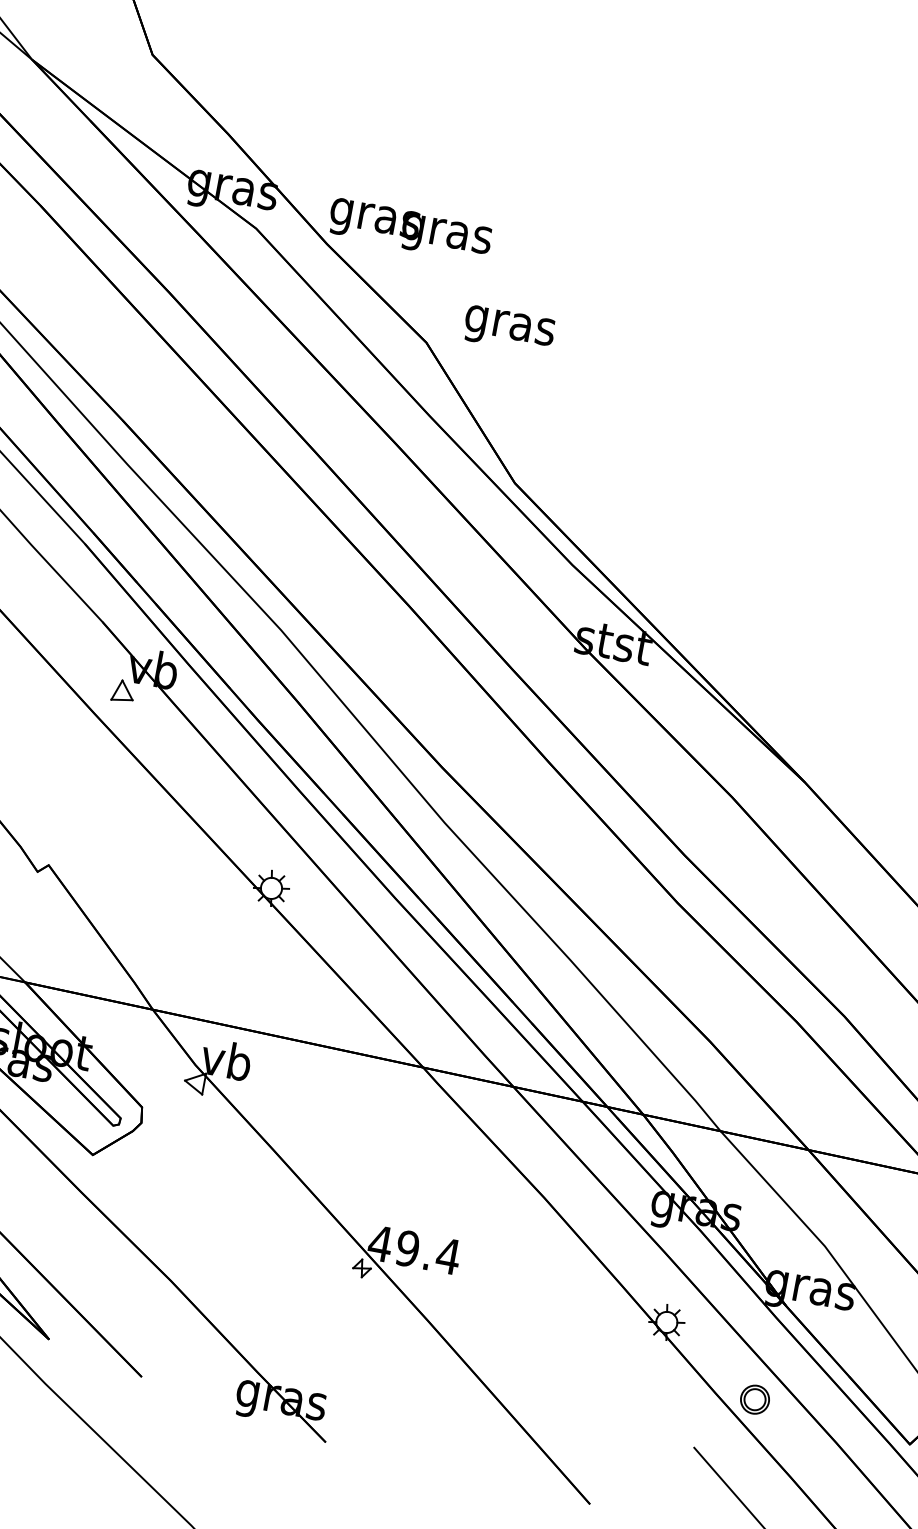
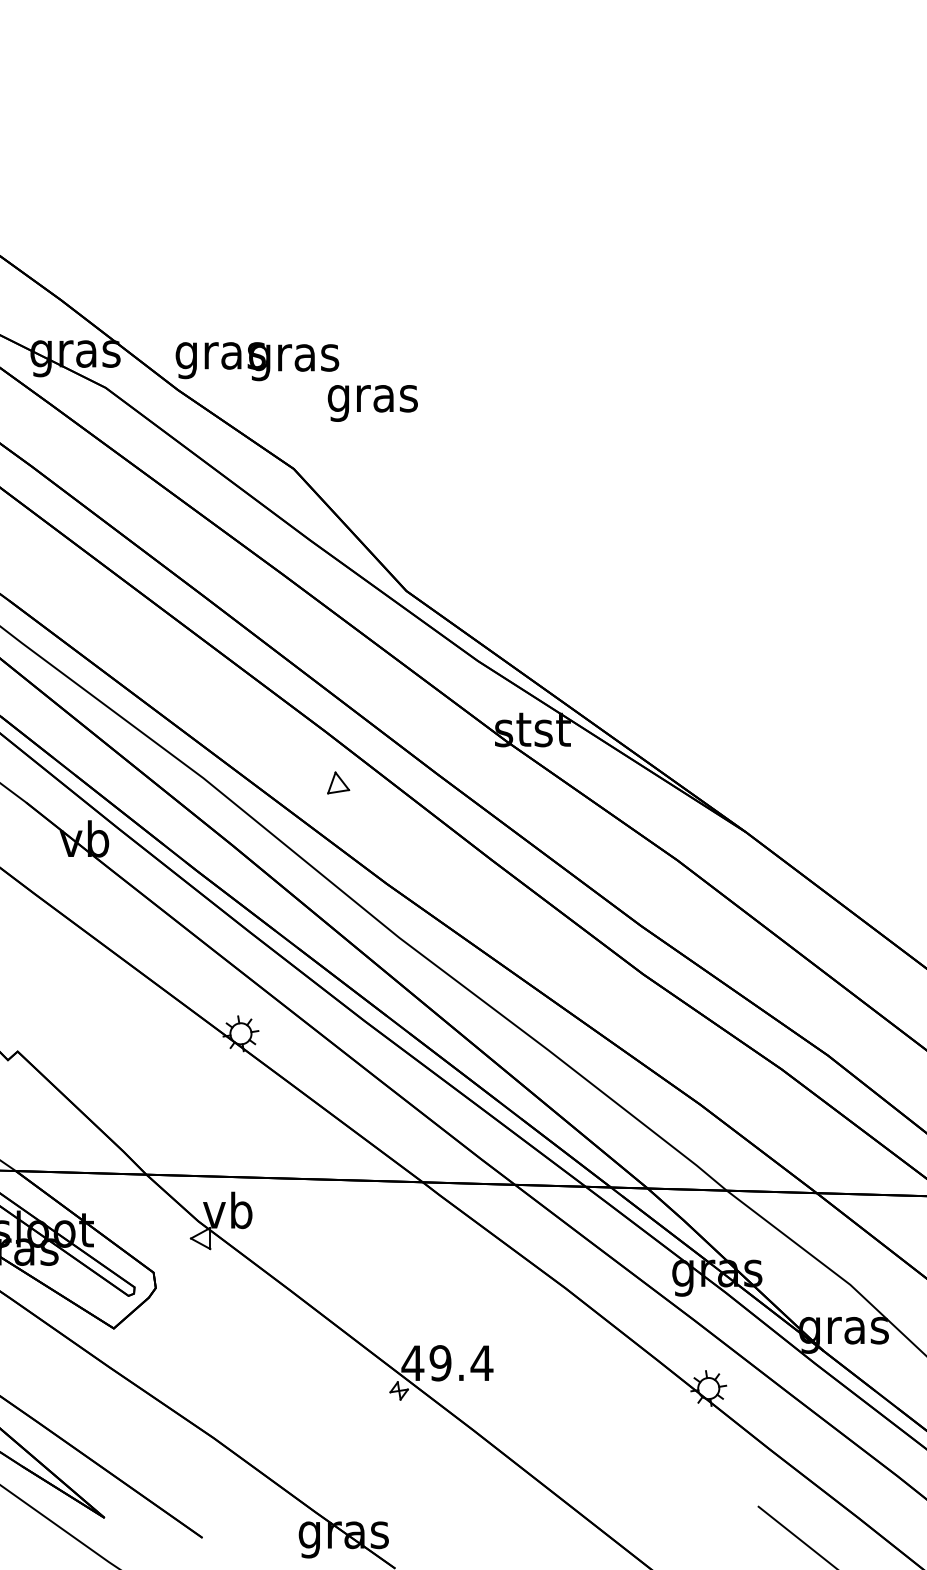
text: (508, 330) -> (372, 403), moved
part: (123, 690) -> (338, 782), moved
part: (754, 1399) -> (809, 1448), removed

